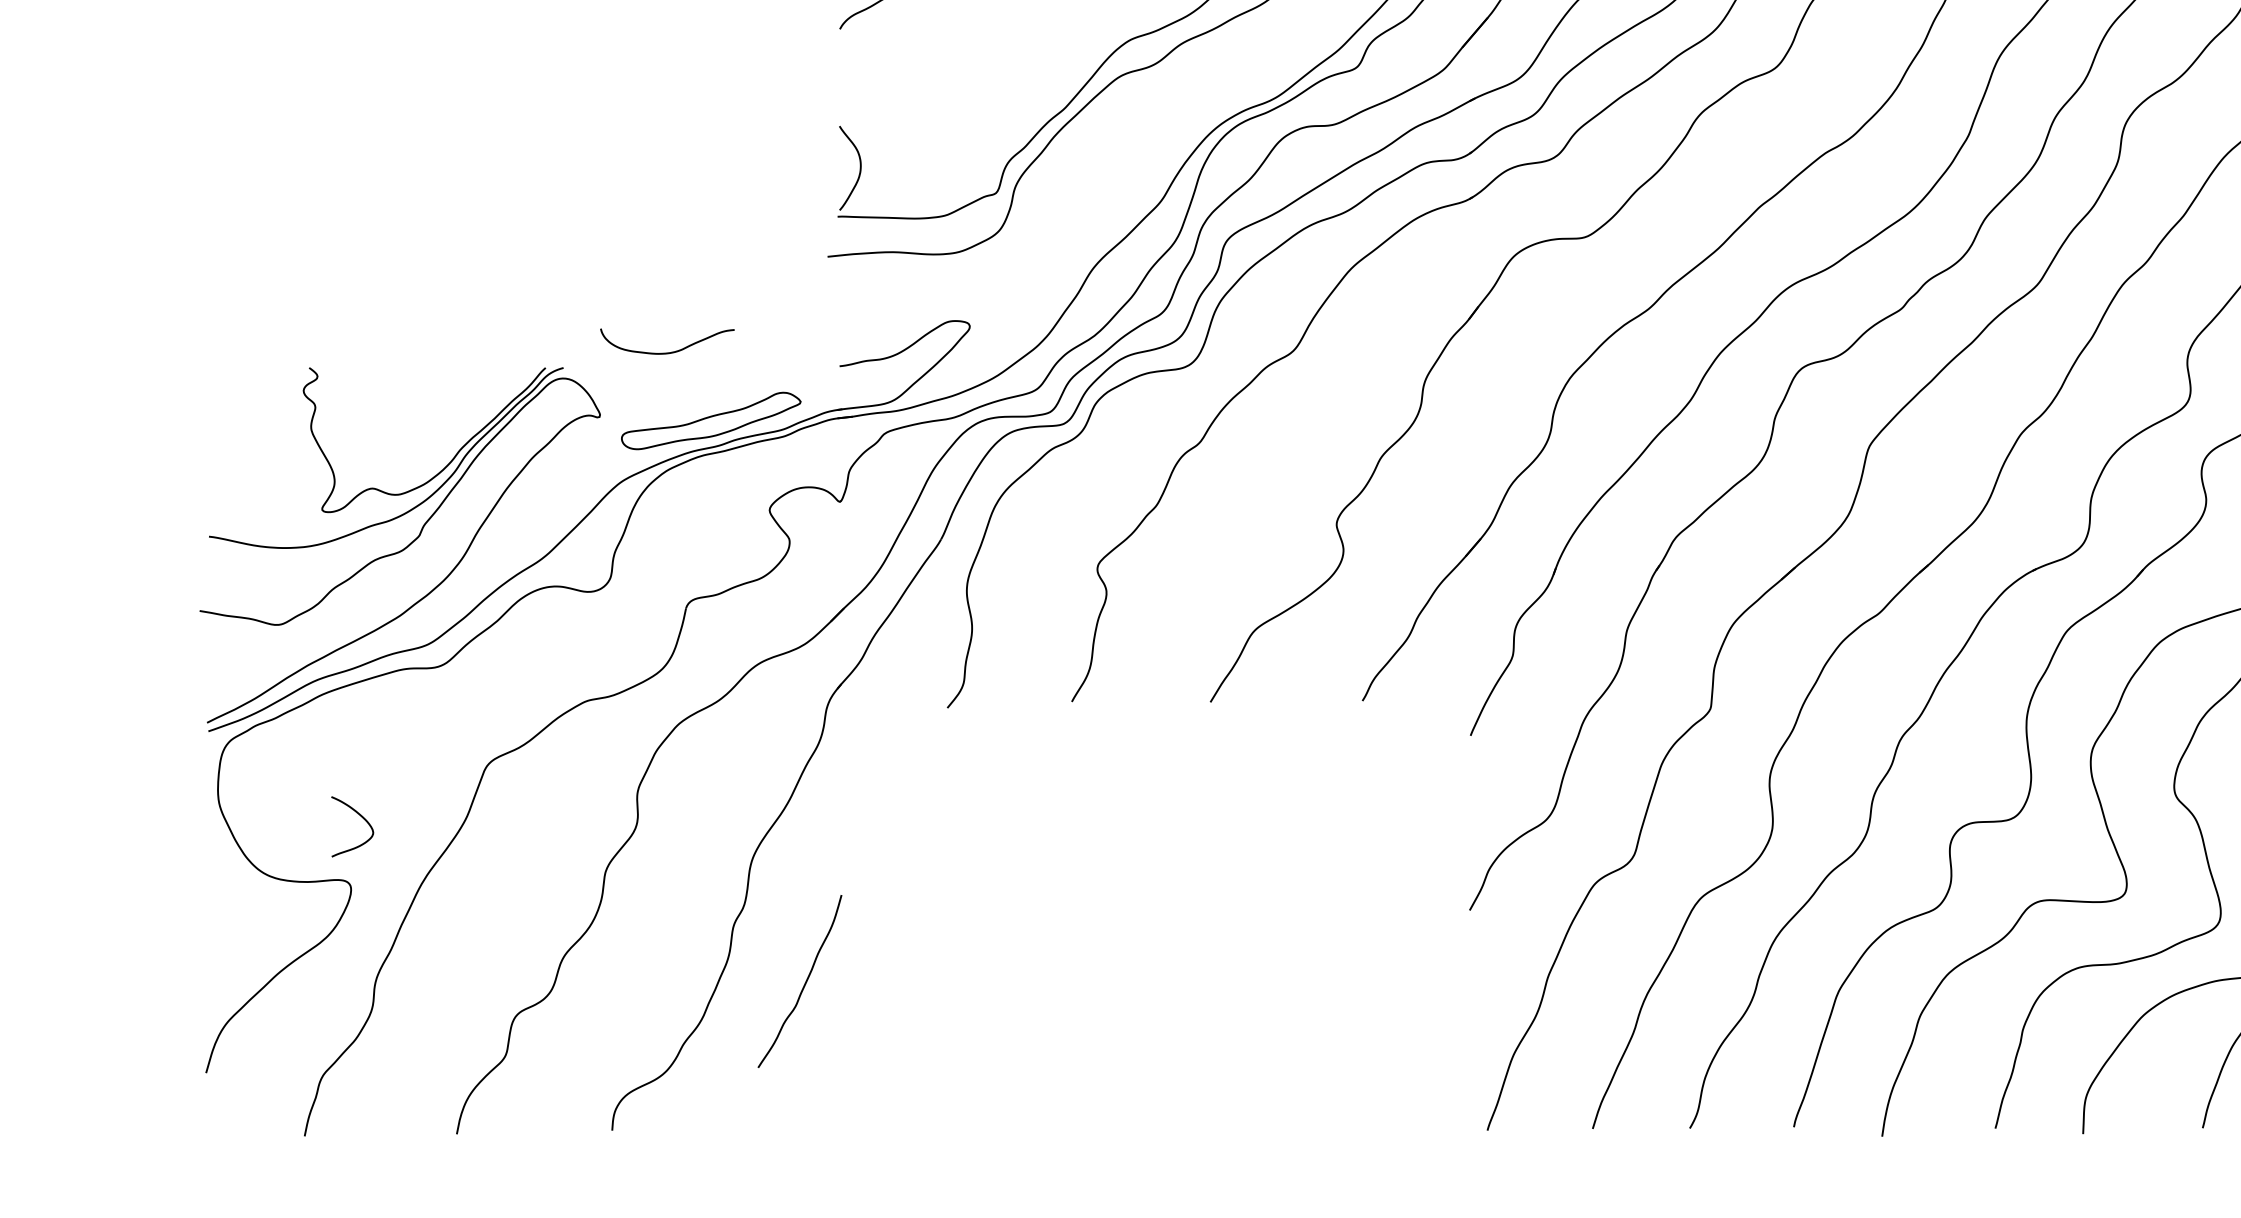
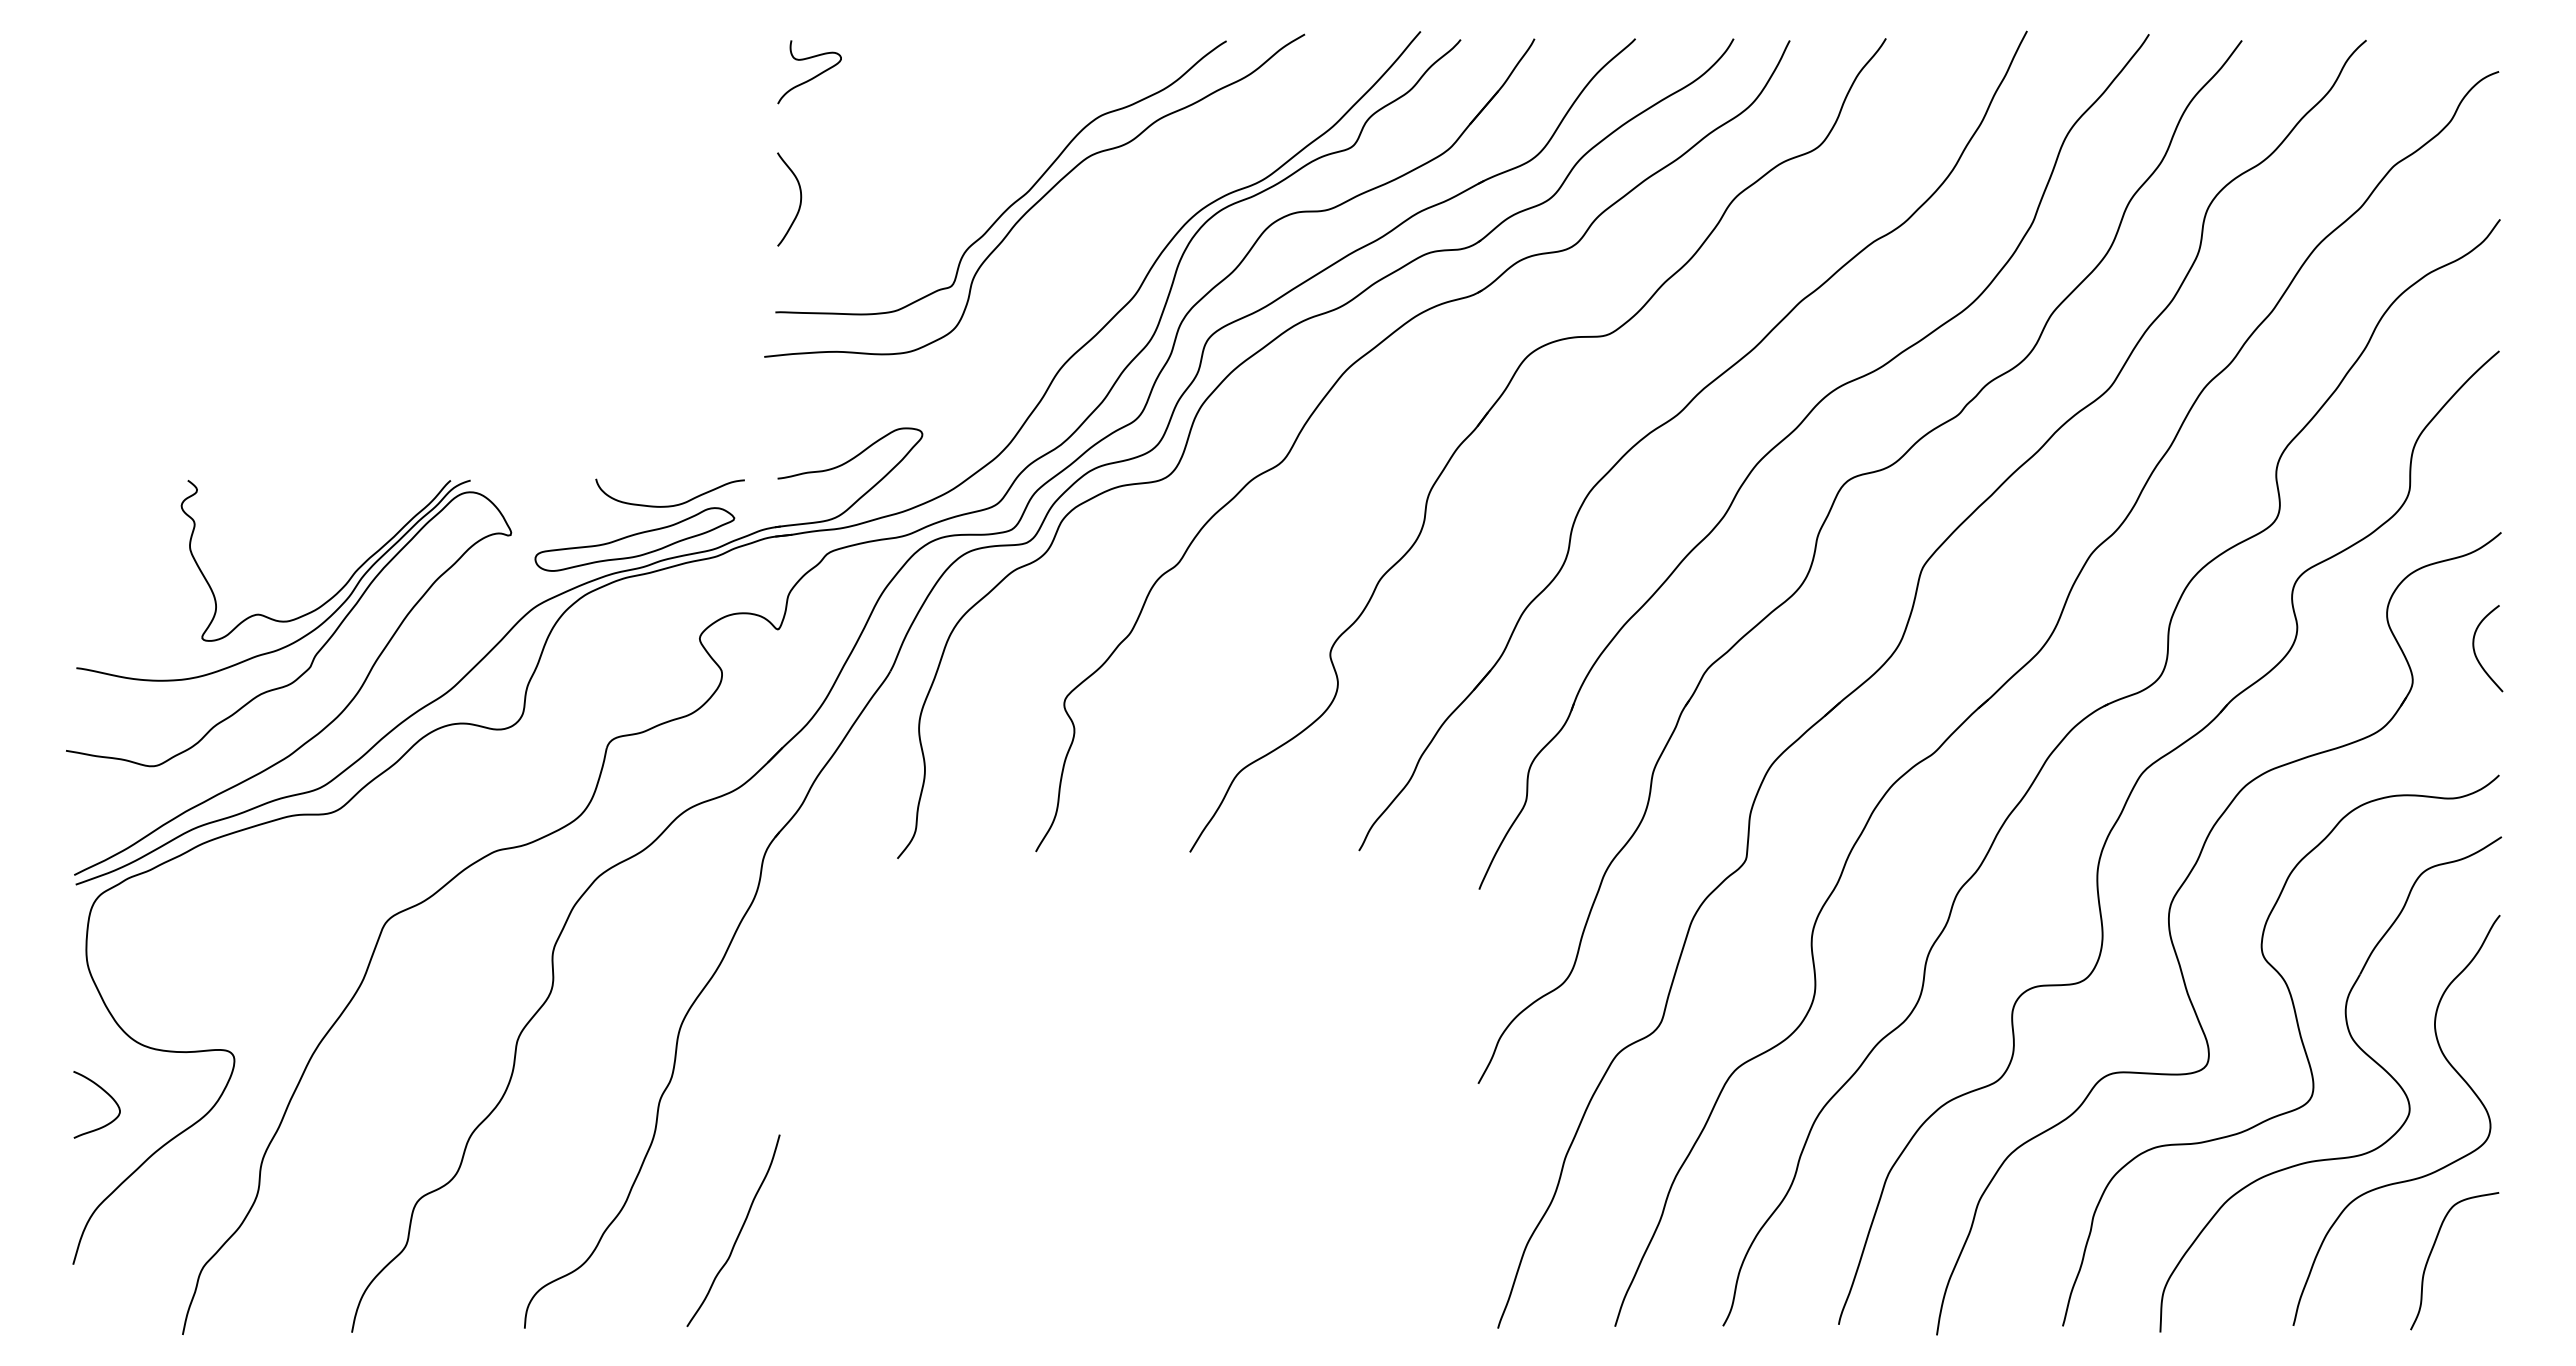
curve: (859, 171) -> (799, 203), moved
curve: (671, 351) -> (674, 504), moved
curve: (359, 815) -> (104, 1092), moved
curve: (804, 983) -> (738, 1233), moved

